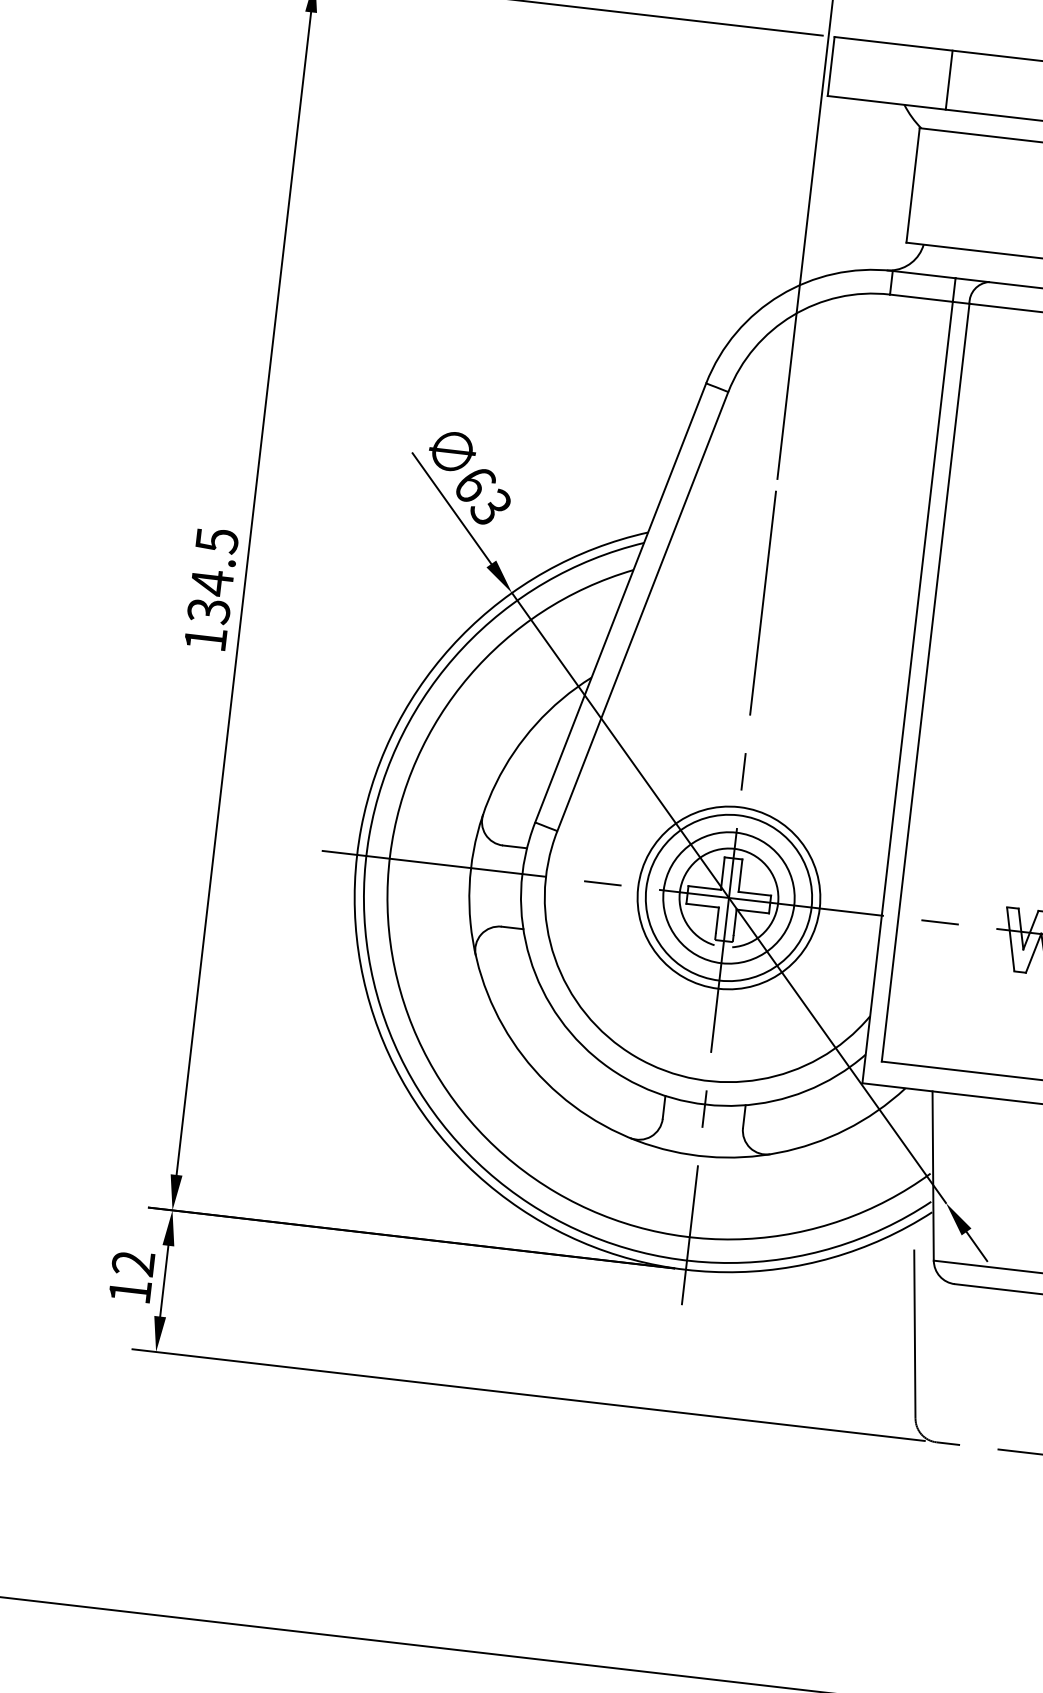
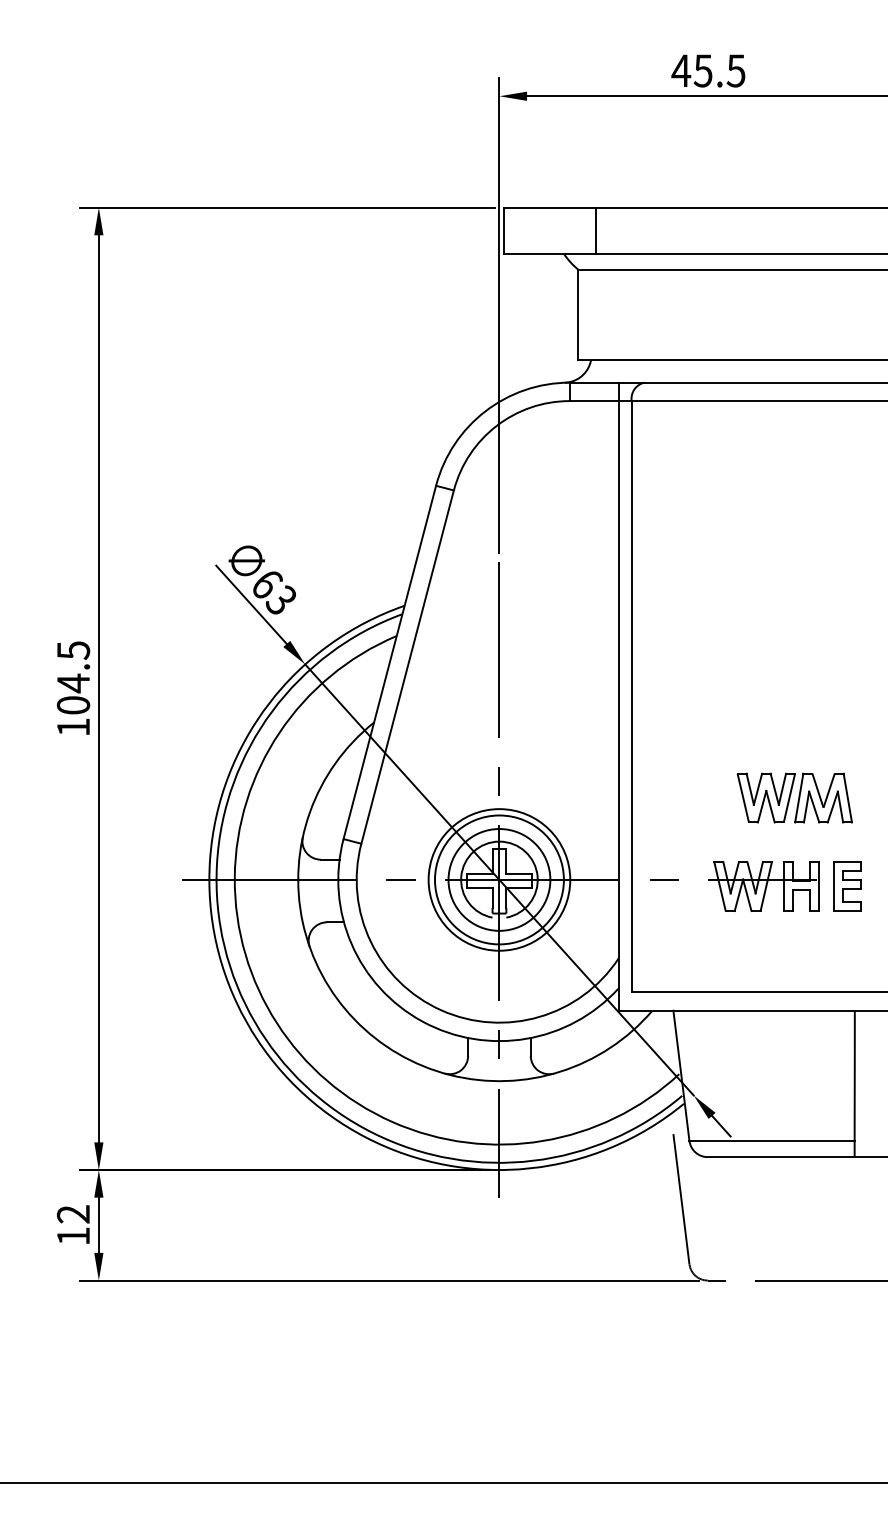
text: (208, 611) -> (73, 705), 134.5 -> 104.5

